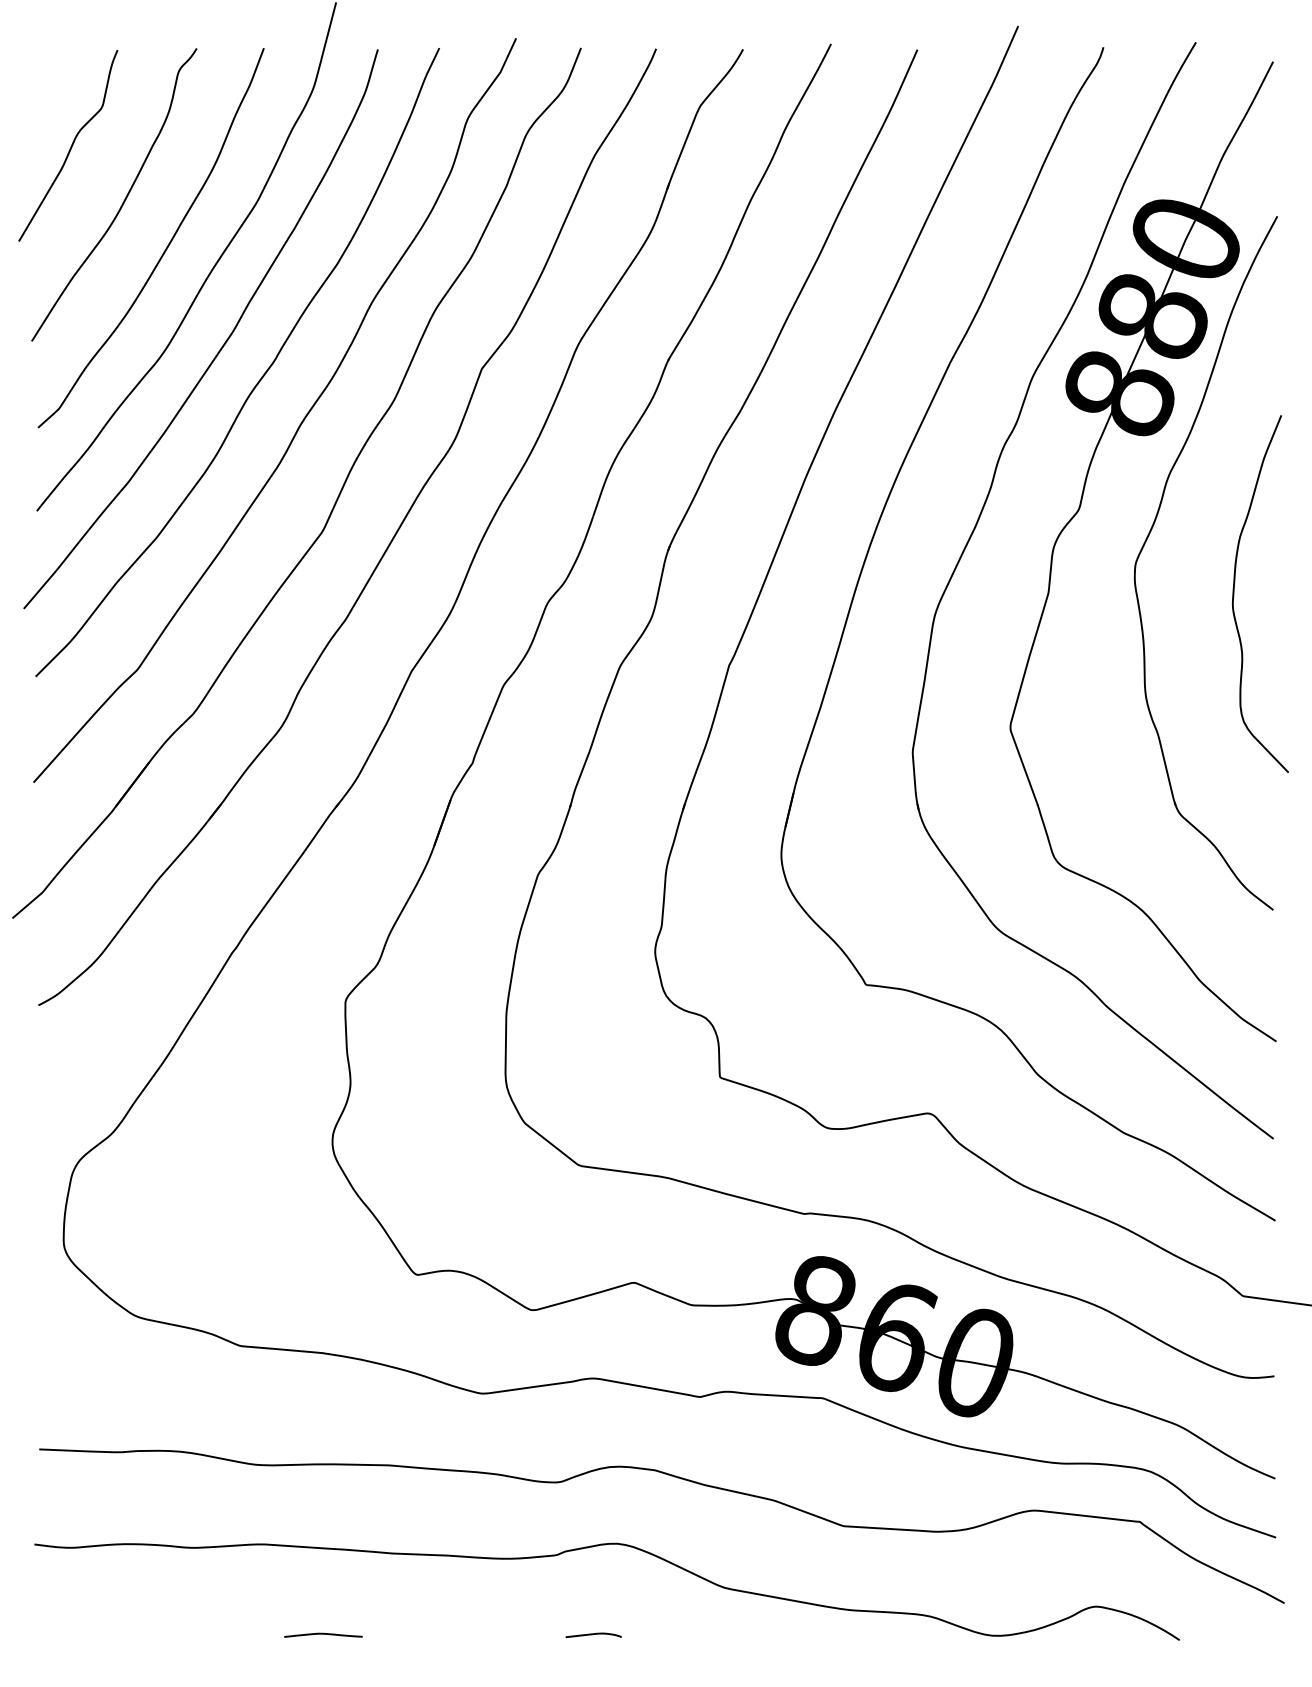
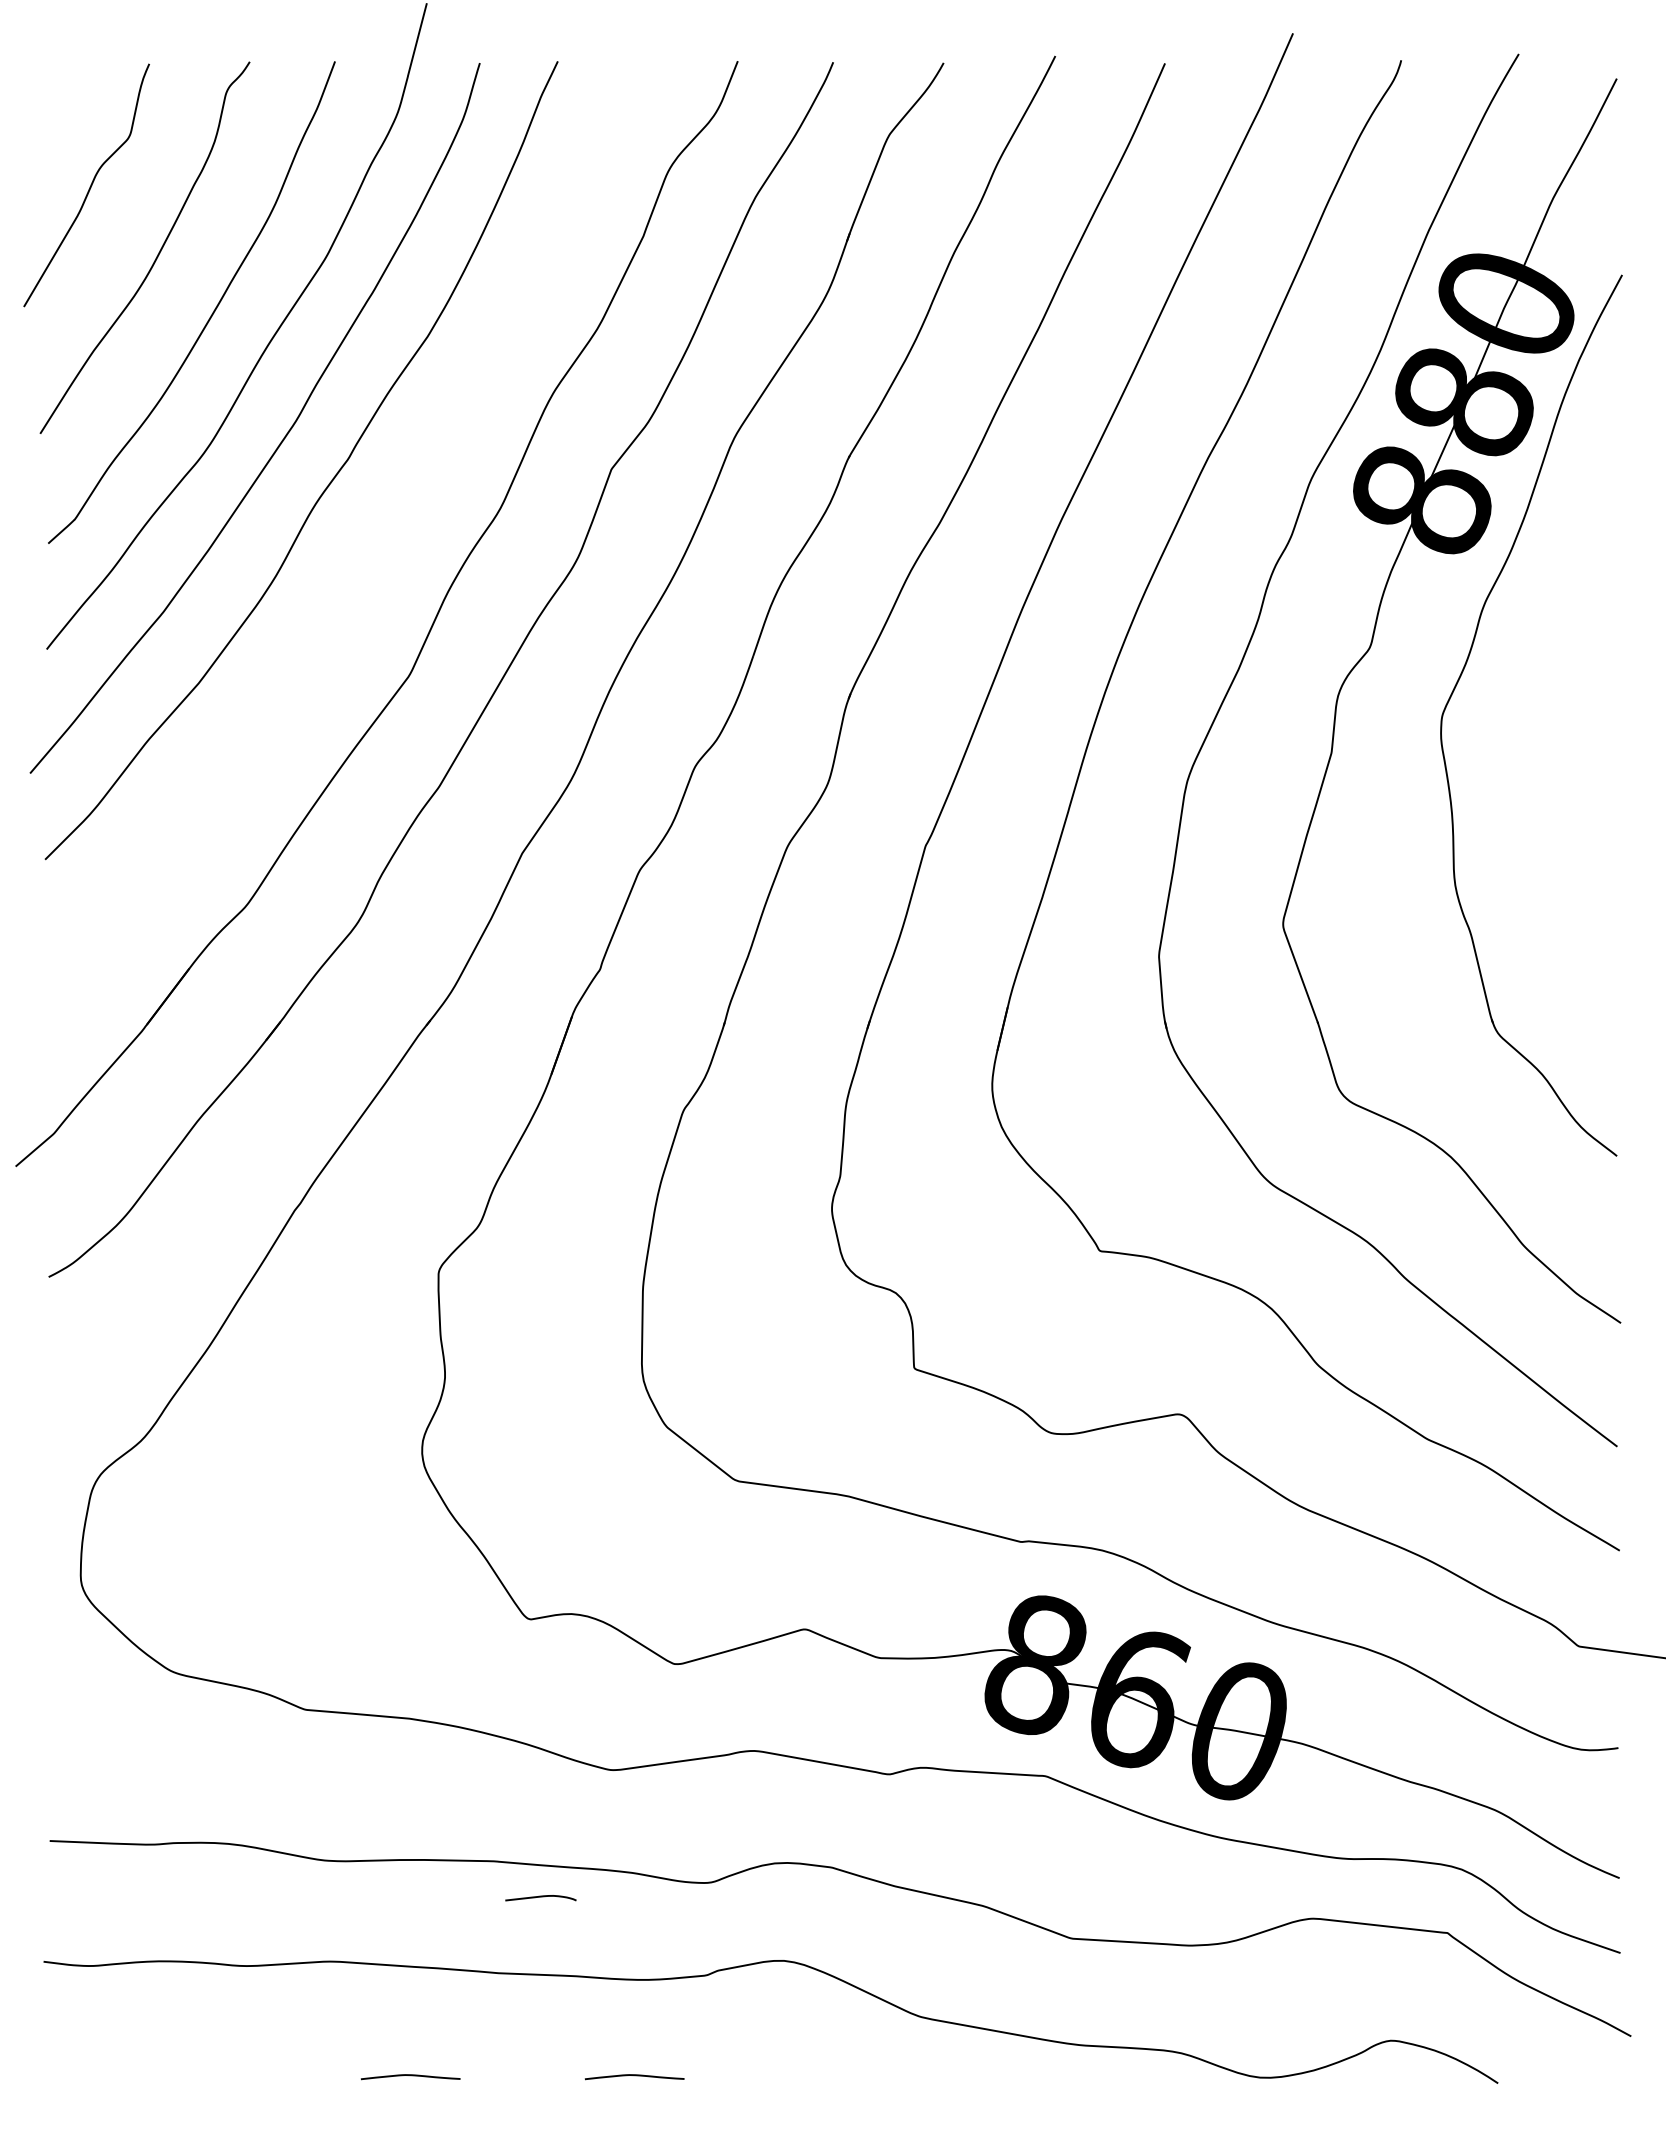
curve: (299, 424) -> (380, 539), removed
curve: (1234, 593) -> (1567, 754), removed
curve: (499, 1634) -> (634, 2076), added
curve: (593, 1634) -> (540, 1897), moved

